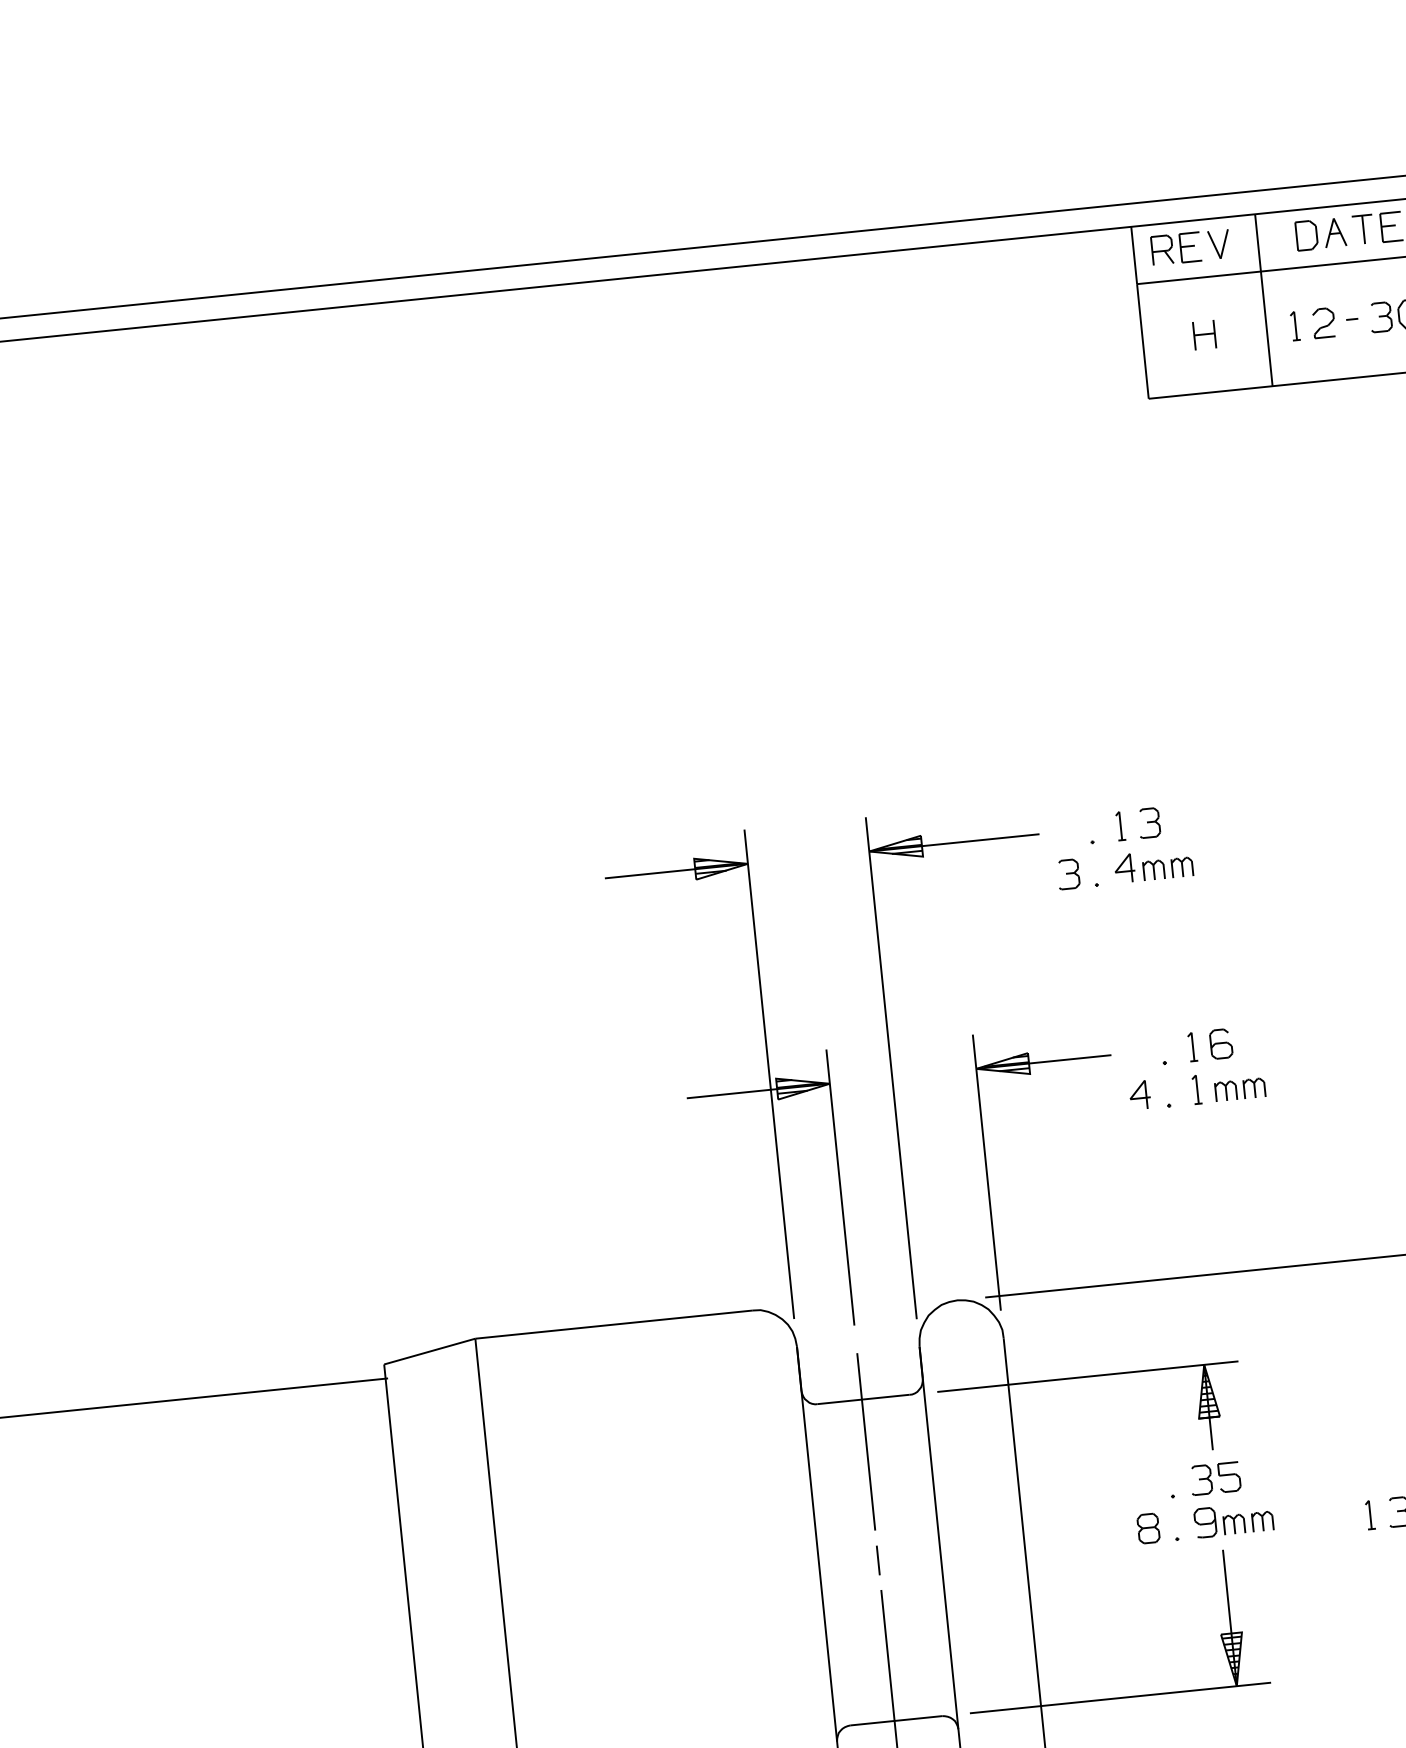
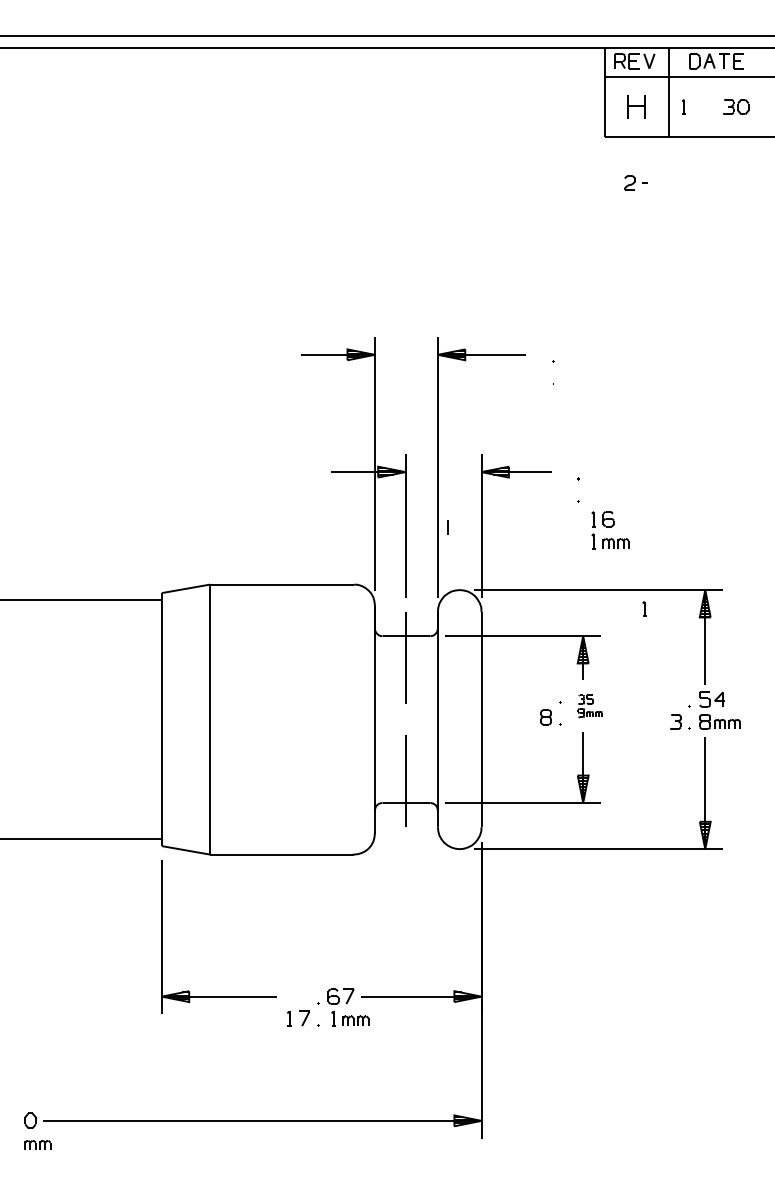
part: (1334, 321) -> (635, 182), moved
part: (1205, 334) -> (637, 106), size x1.6
part: (1149, 841) -> (582, 364), removed
part: (1067, 873) -> (538, 376), removed
part: (1226, 1065) -> (610, 530), moved
part: (1138, 1094) -> (563, 493), removed
part: (1230, 1499) -> (589, 706), size x0.6
part: (1369, 1514) -> (644, 608), moved
line: (878, 1560) -> (447, 527), moved

